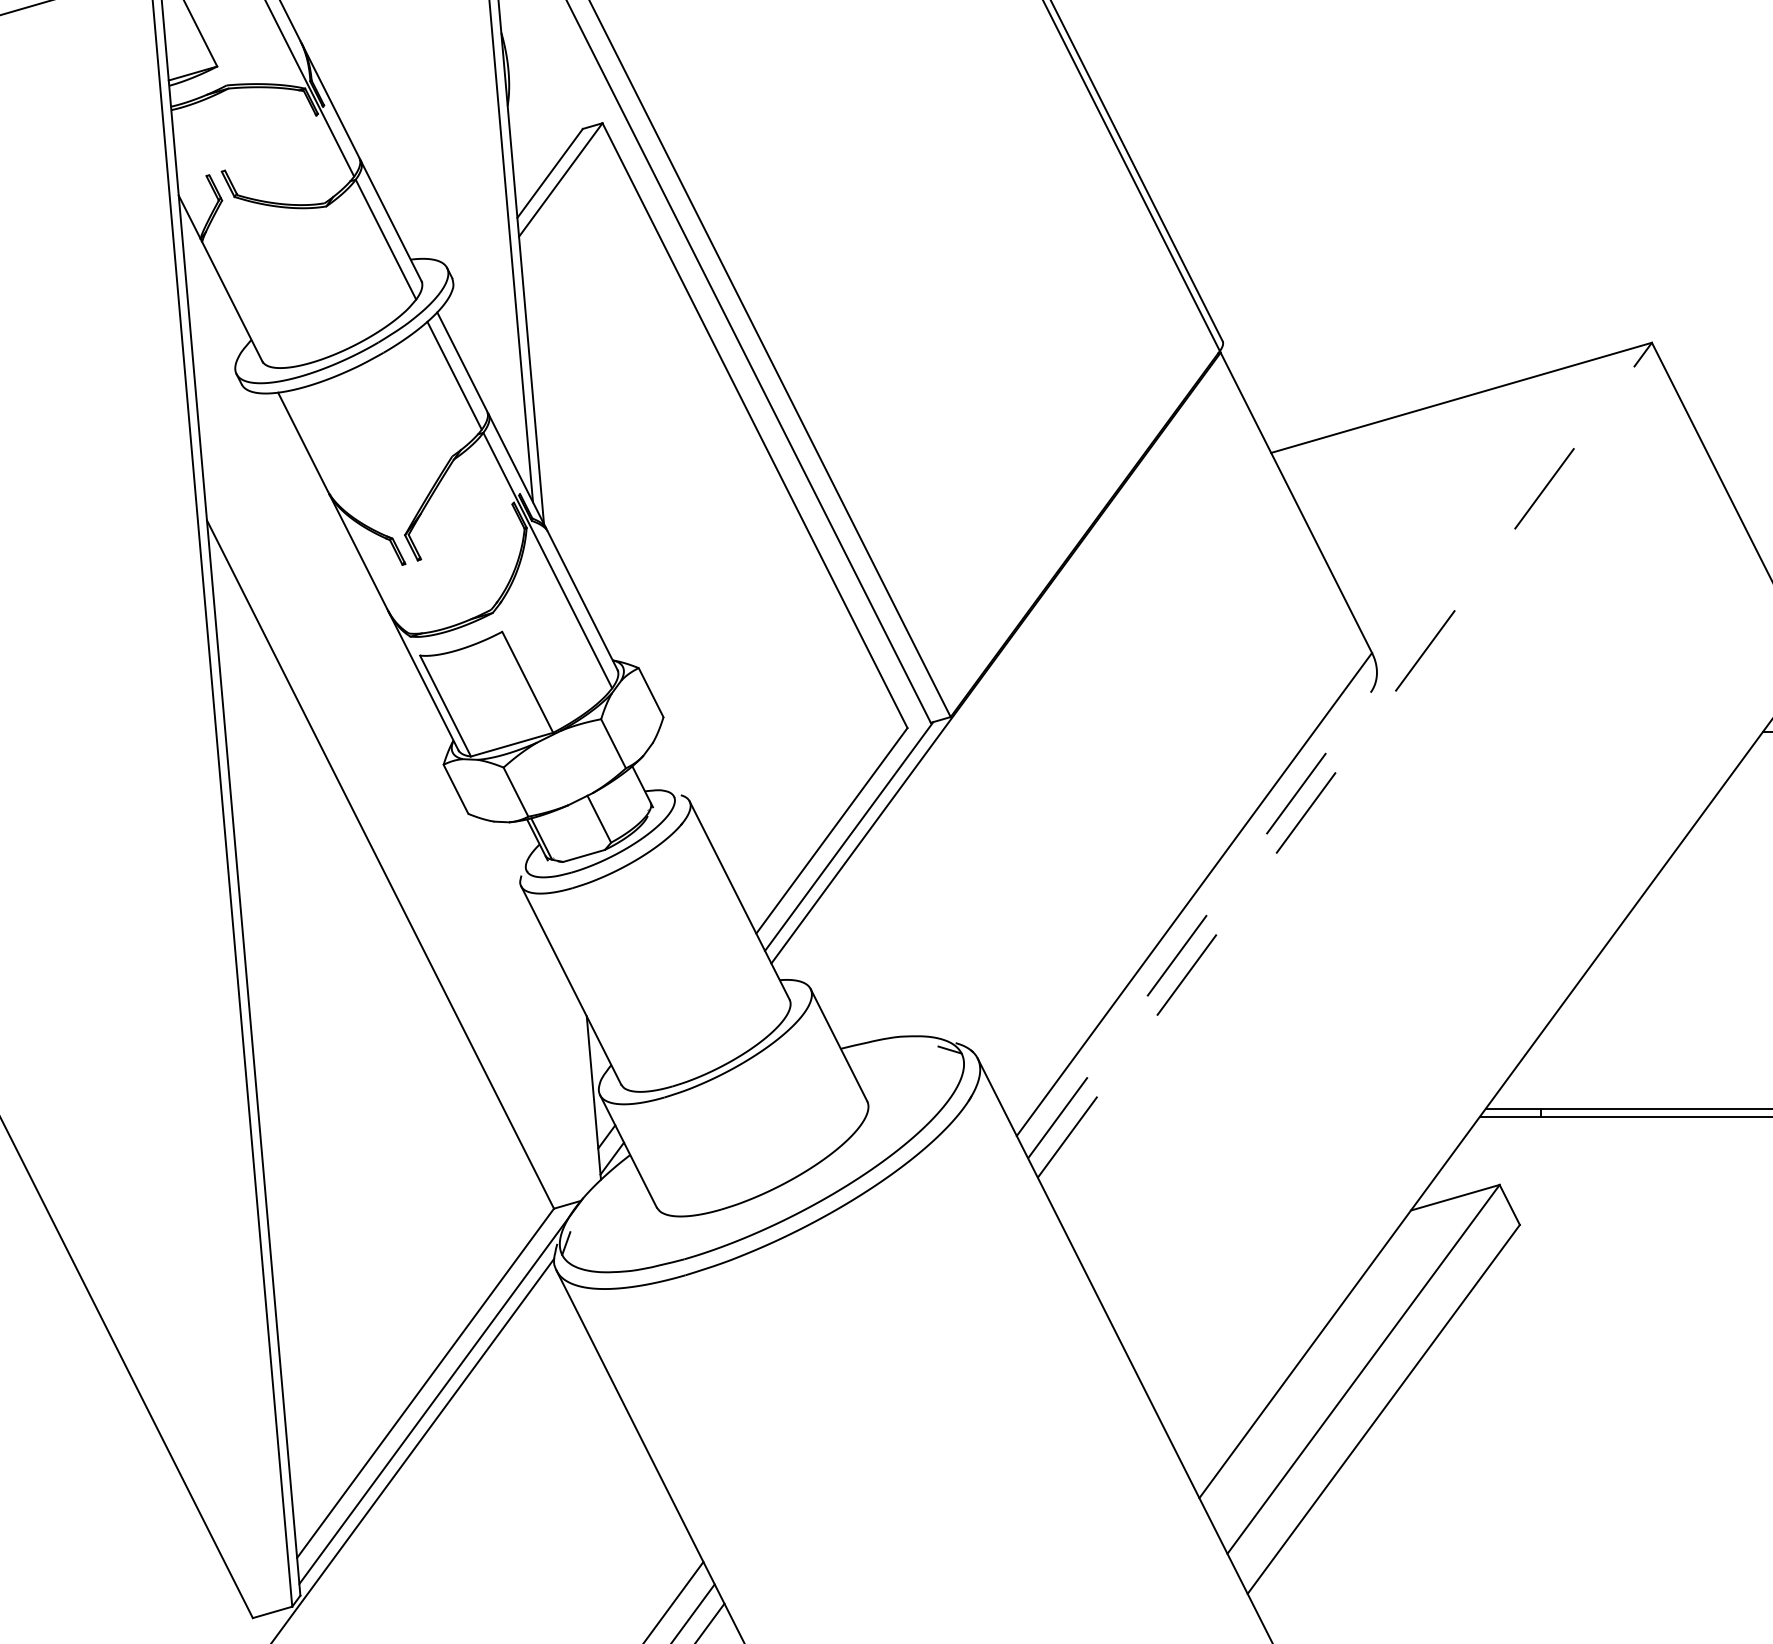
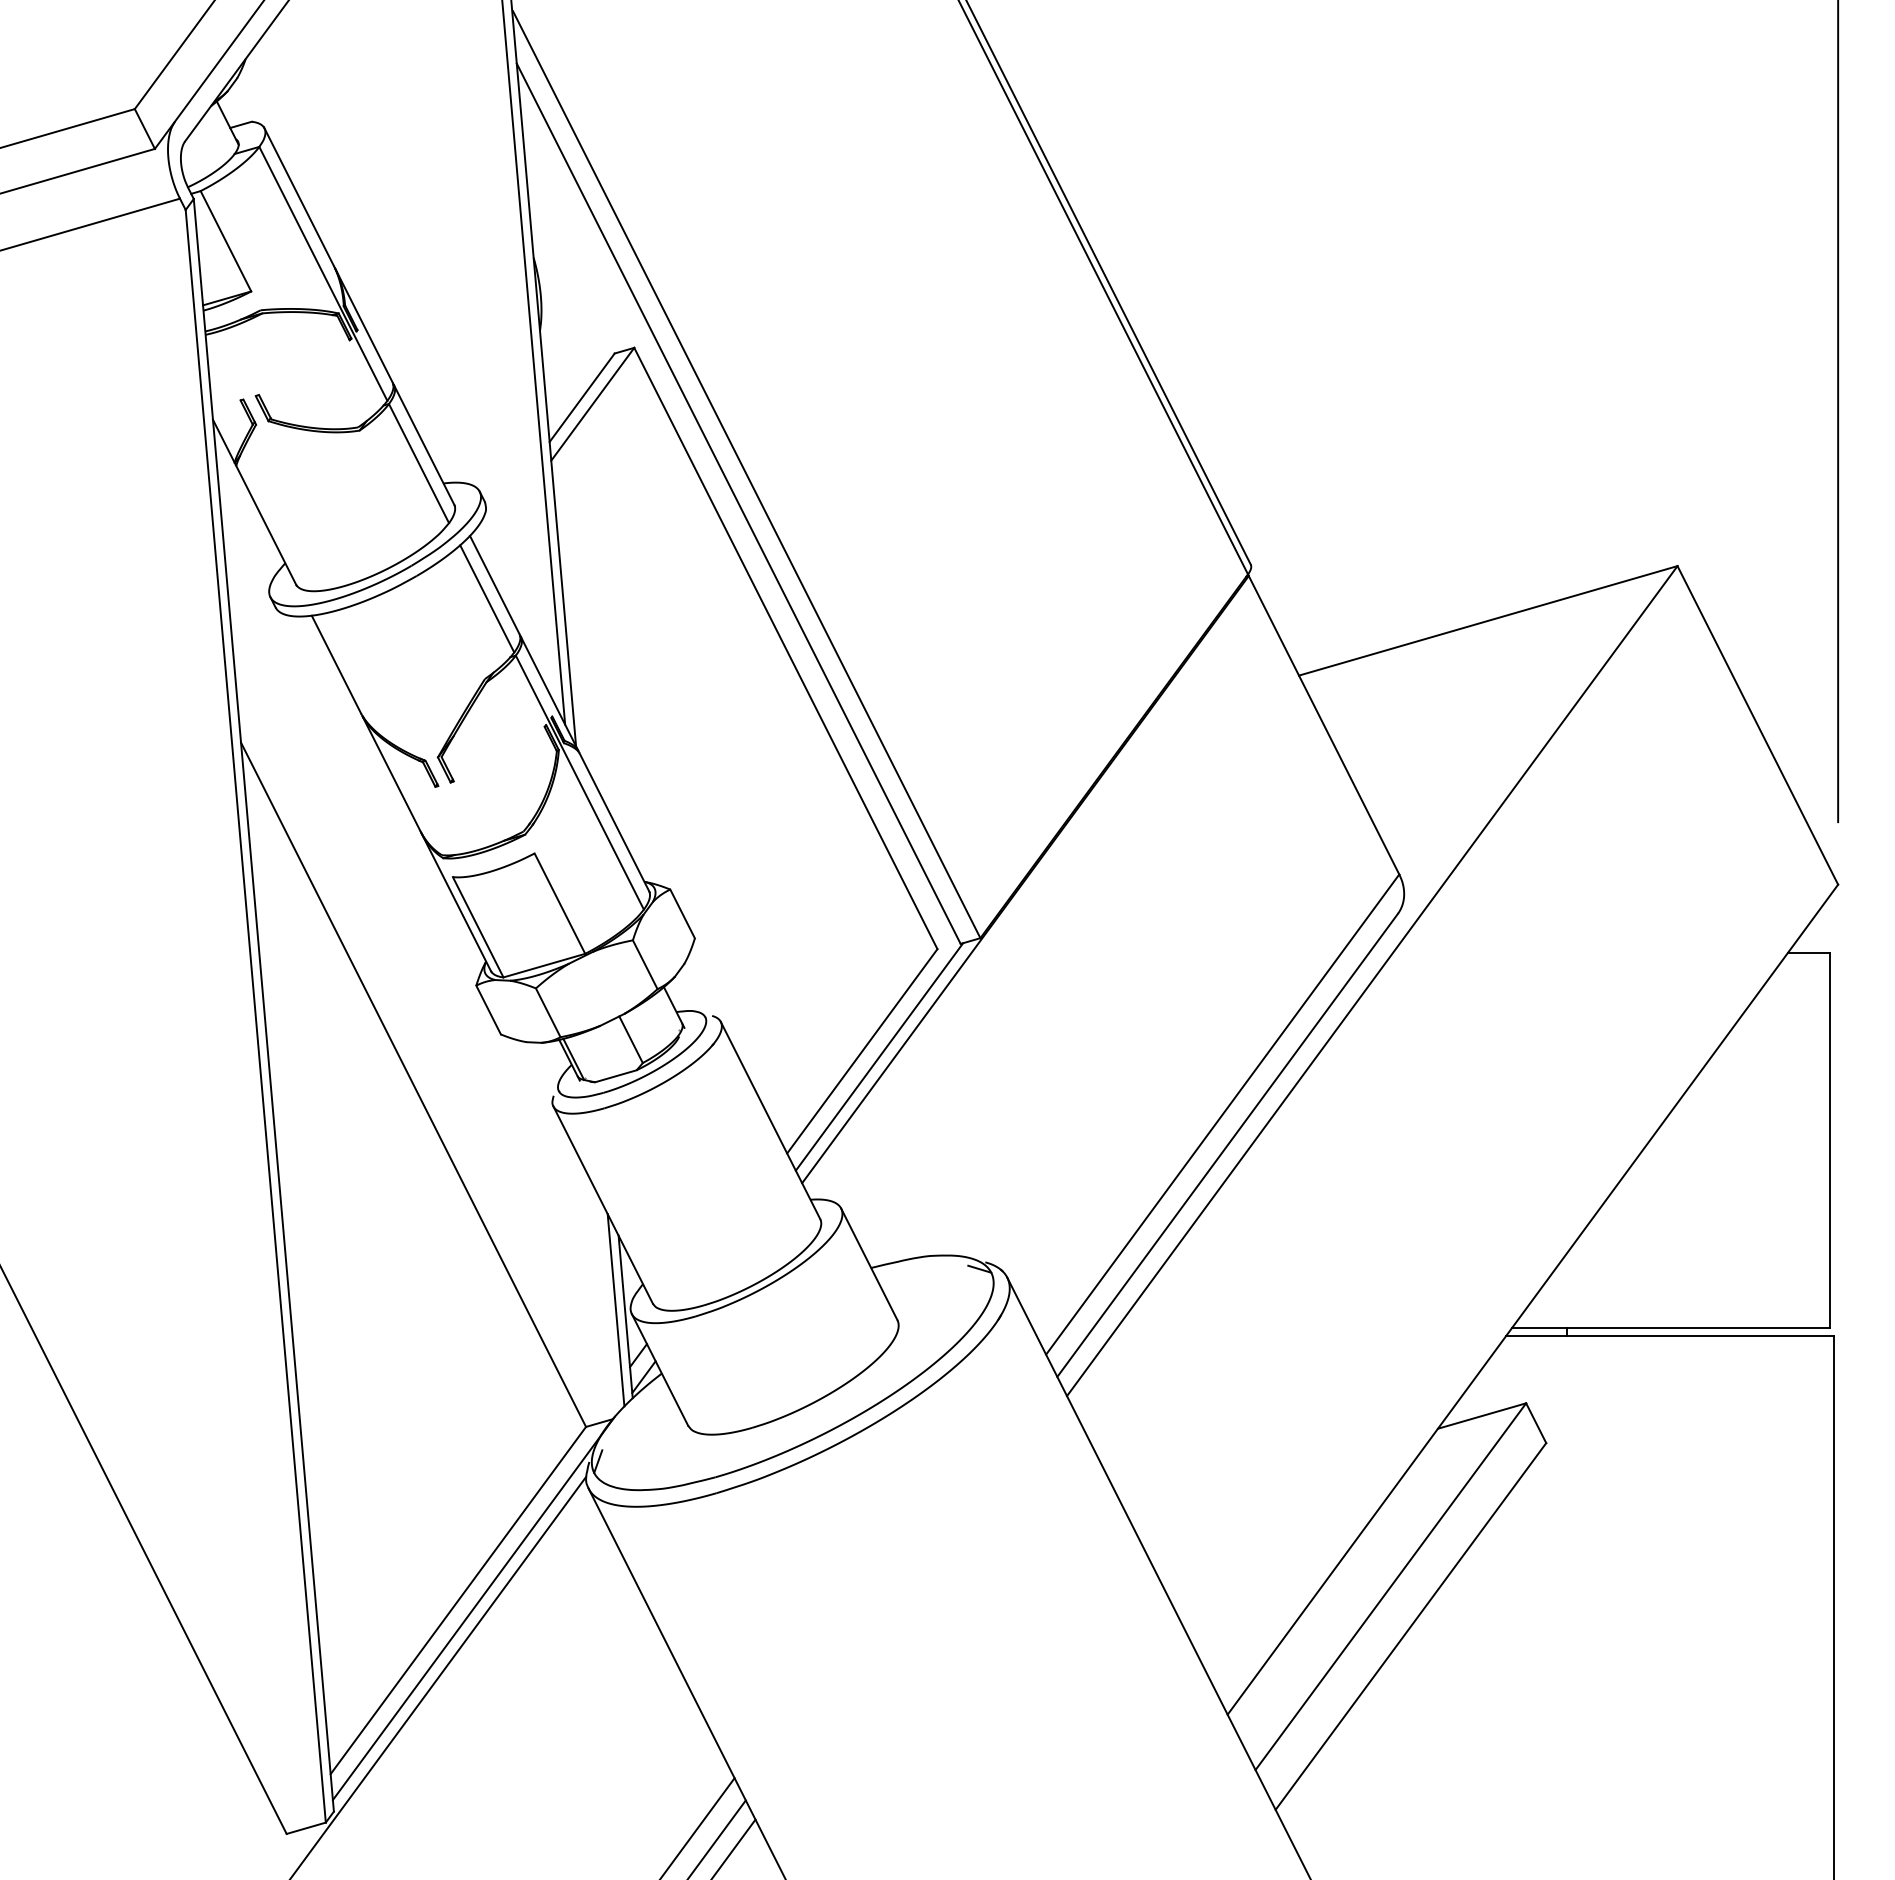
line: (1345, 759) -> (1372, 980), dashed -> solid
line: (1199, 925) -> (1227, 1145), dashed -> solid
line: (583, 1091) -> (615, 1310), added

